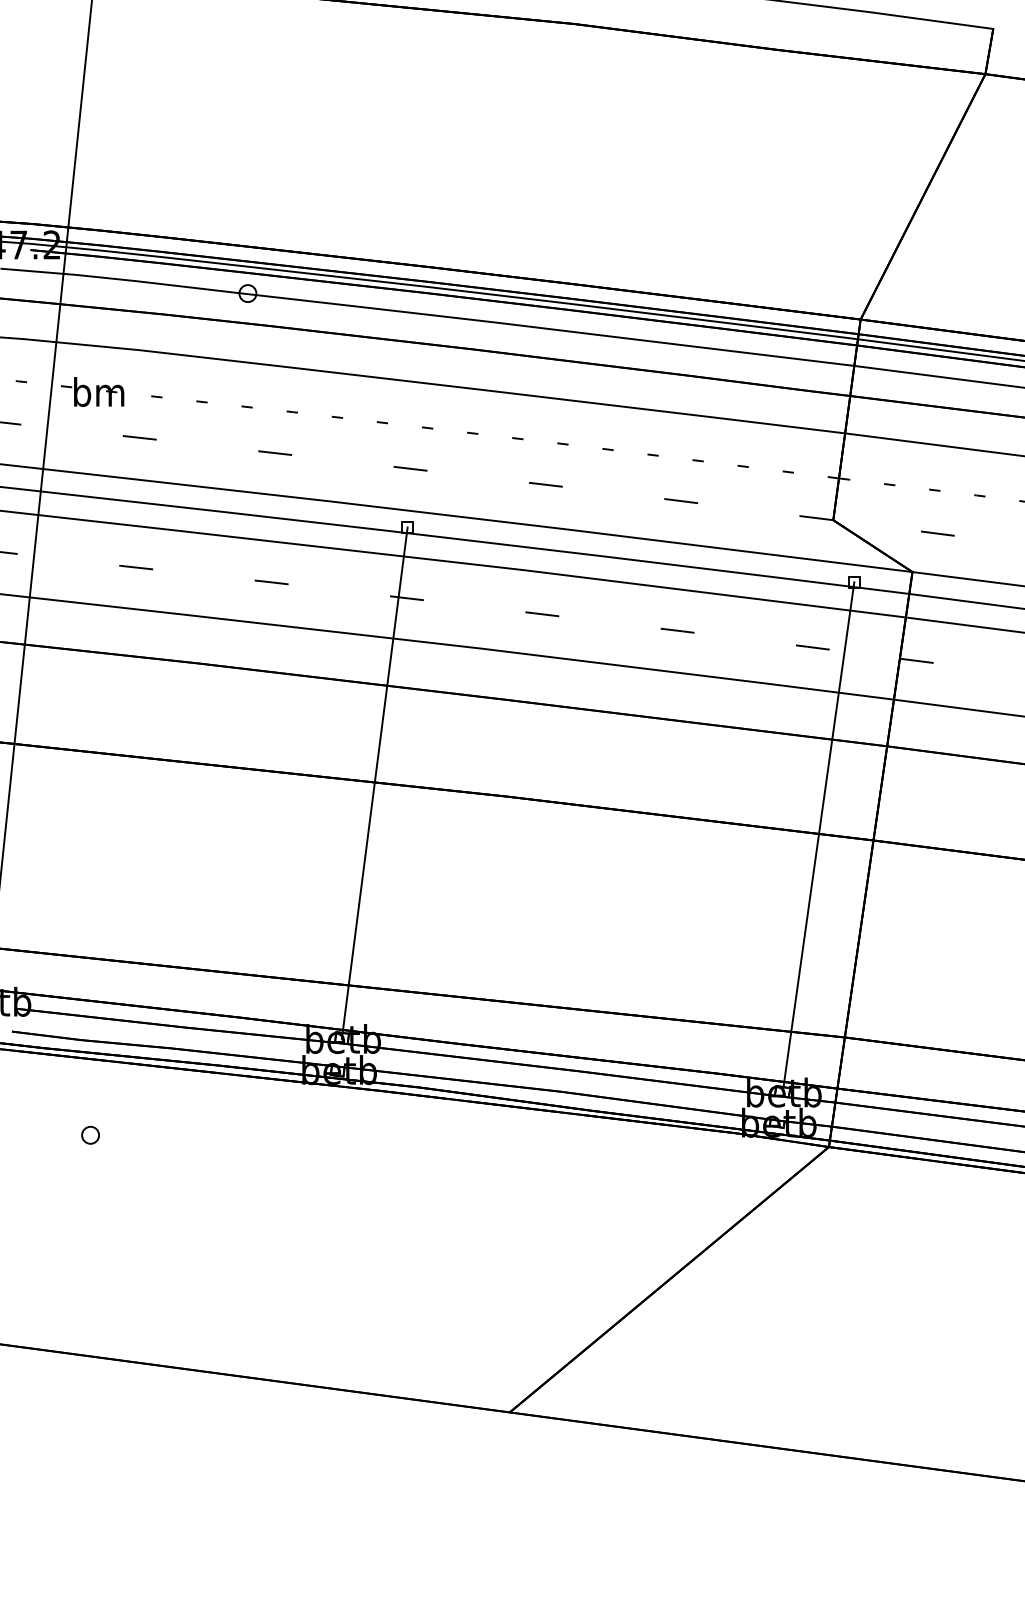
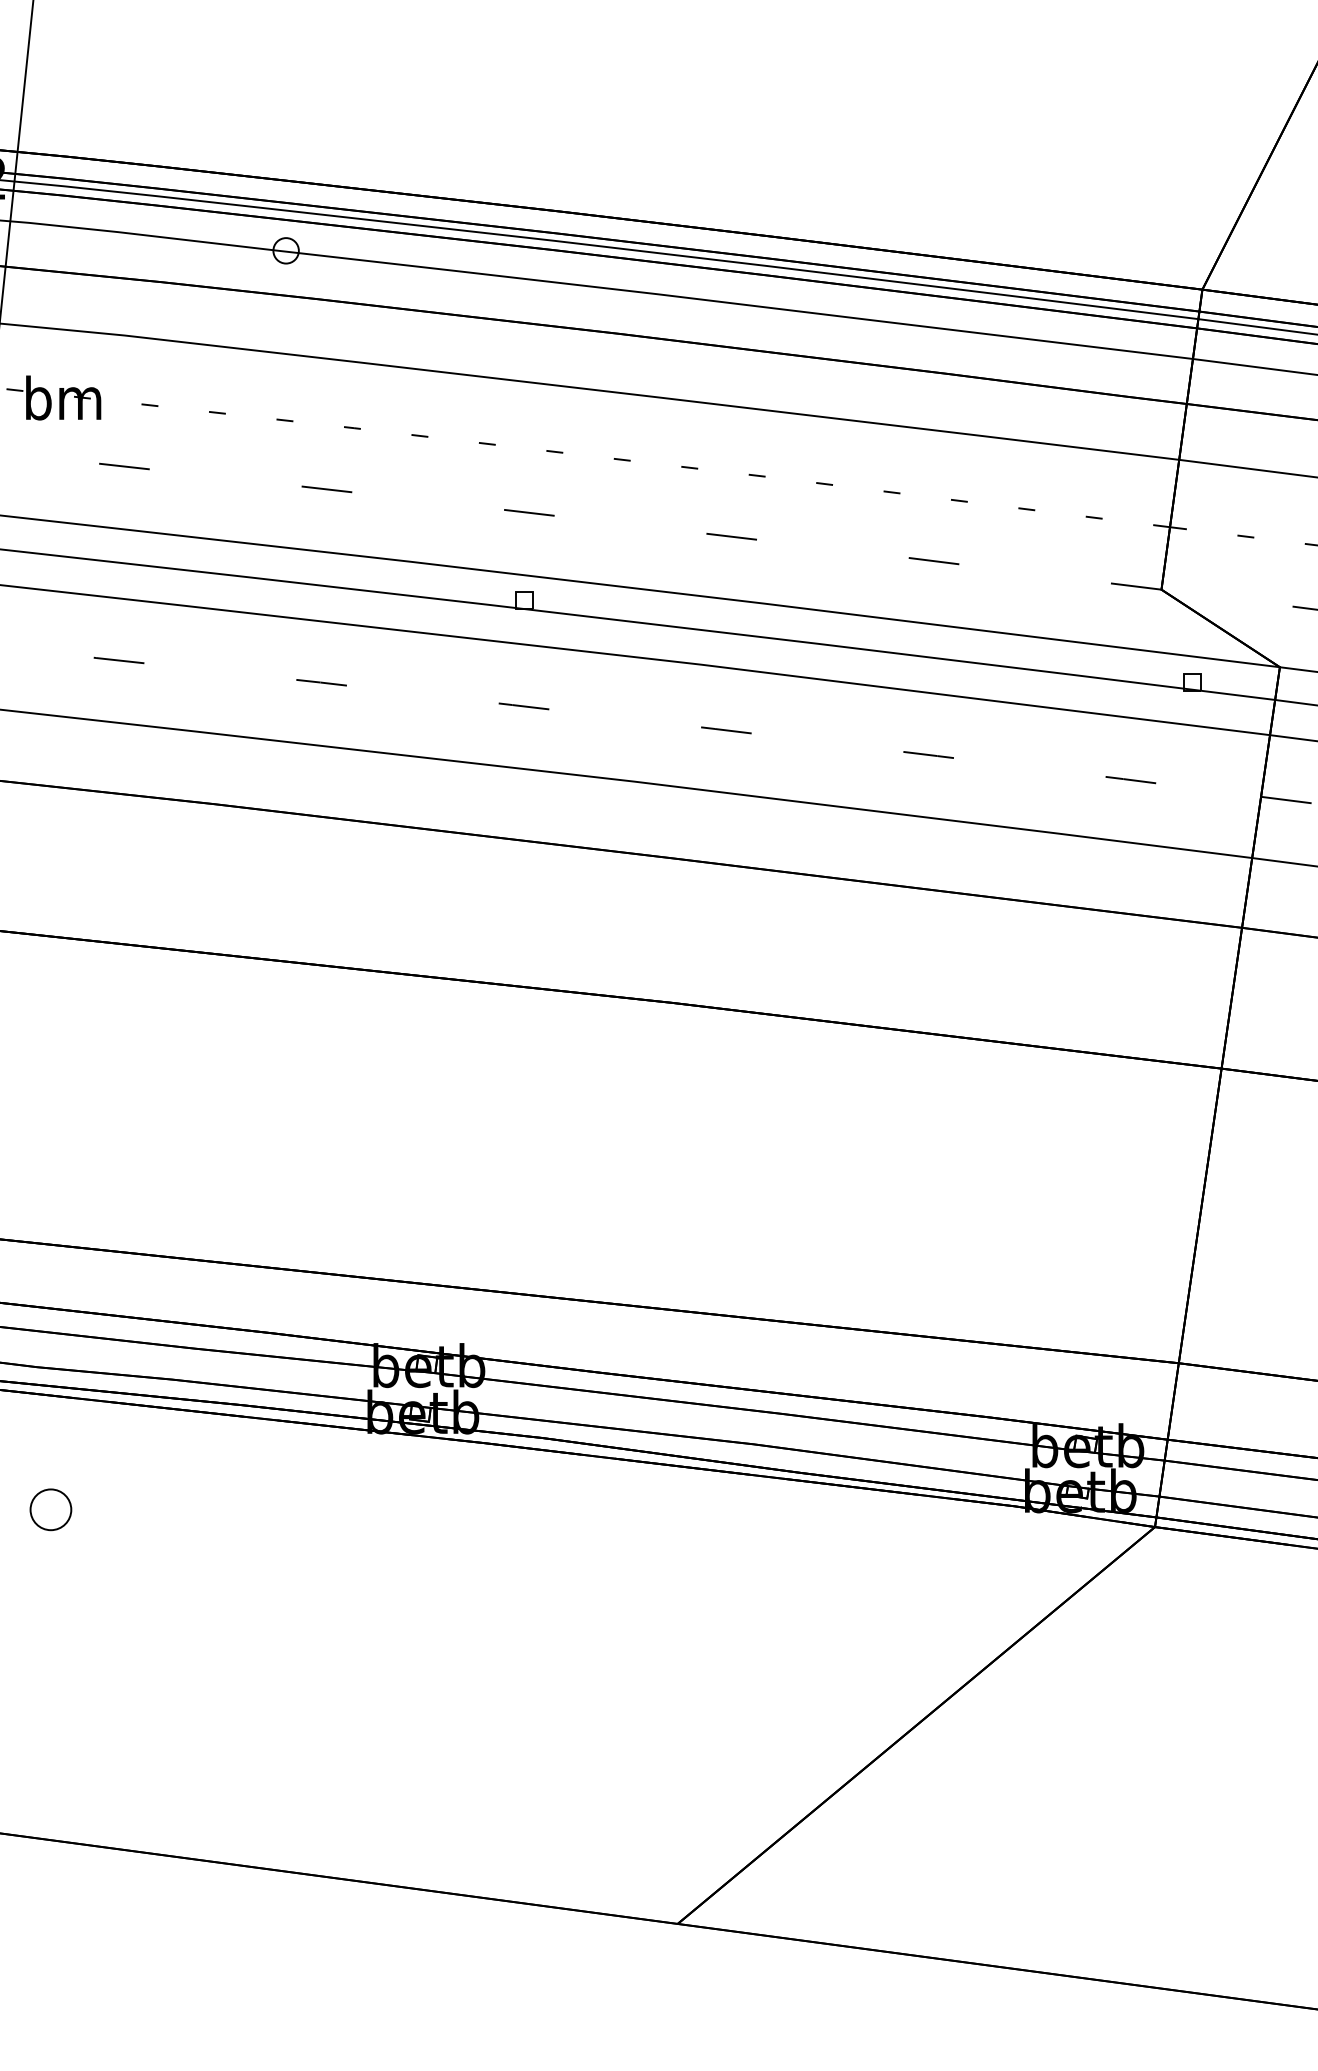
line: (374, 782) -> (475, 981), removed
line: (818, 836) -> (1139, 1062), removed
part: (90, 1134) -> (50, 1508), size x1.6

